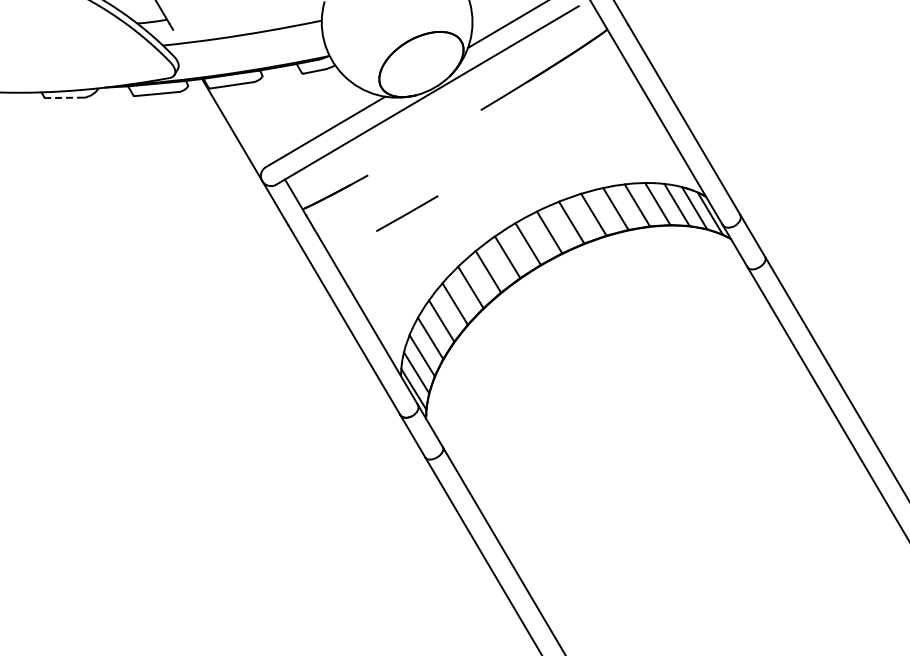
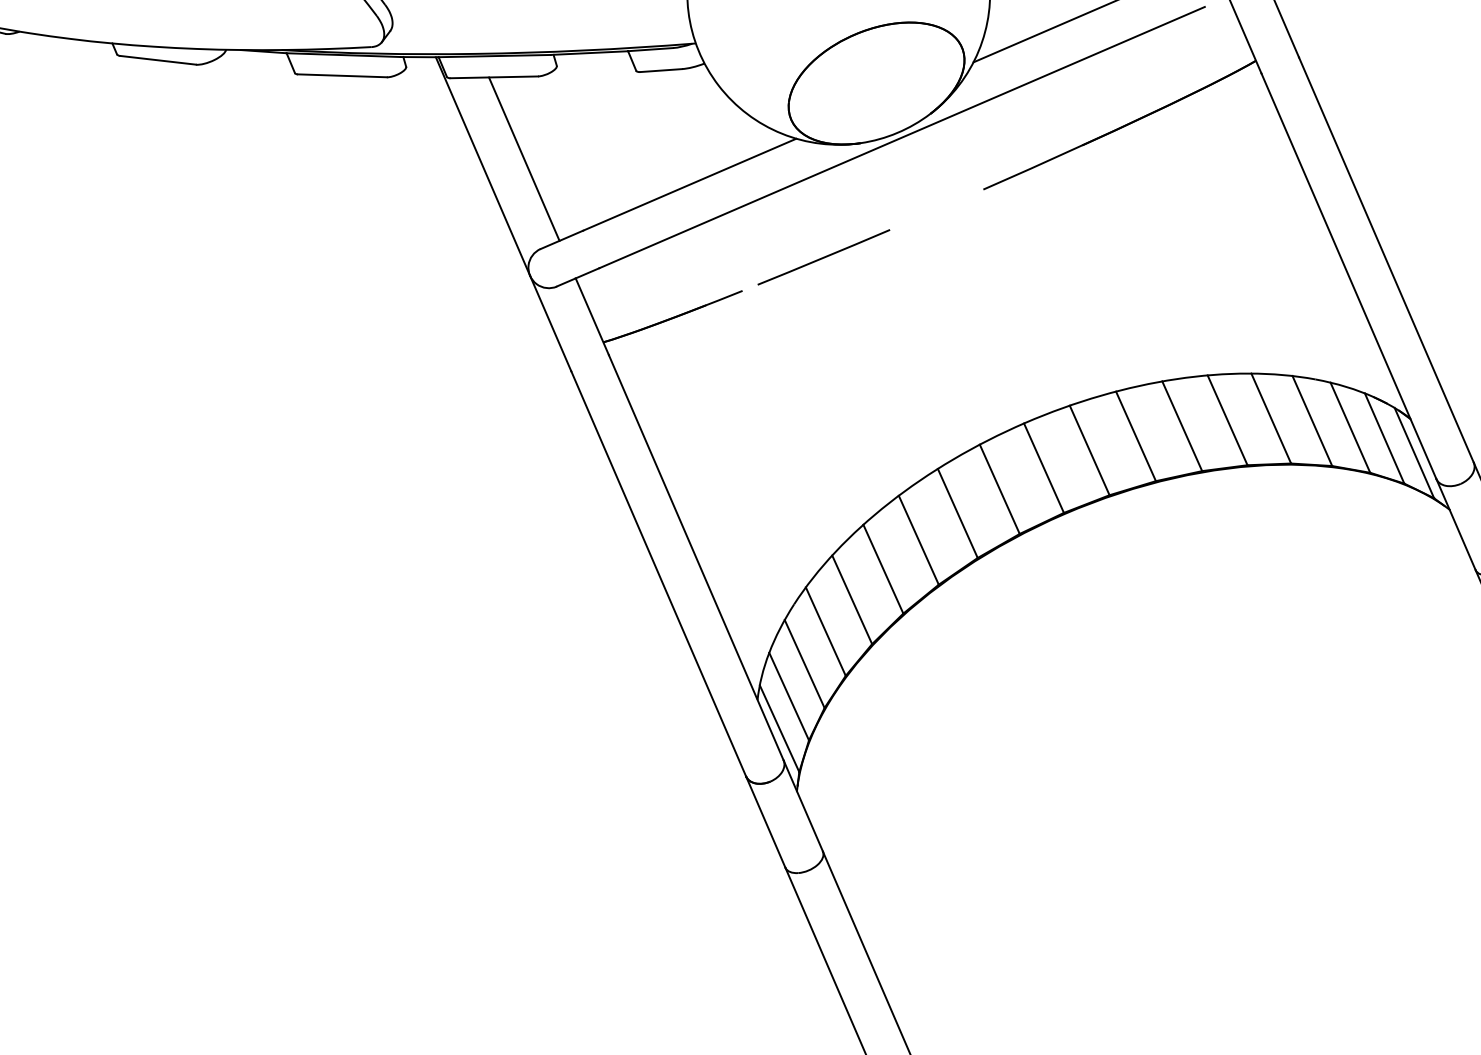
line: (65, 97) -> (158, 59), dashed -> solid
line: (251, 123) -> (523, 158), added
line: (407, 213) -> (824, 257), moved

